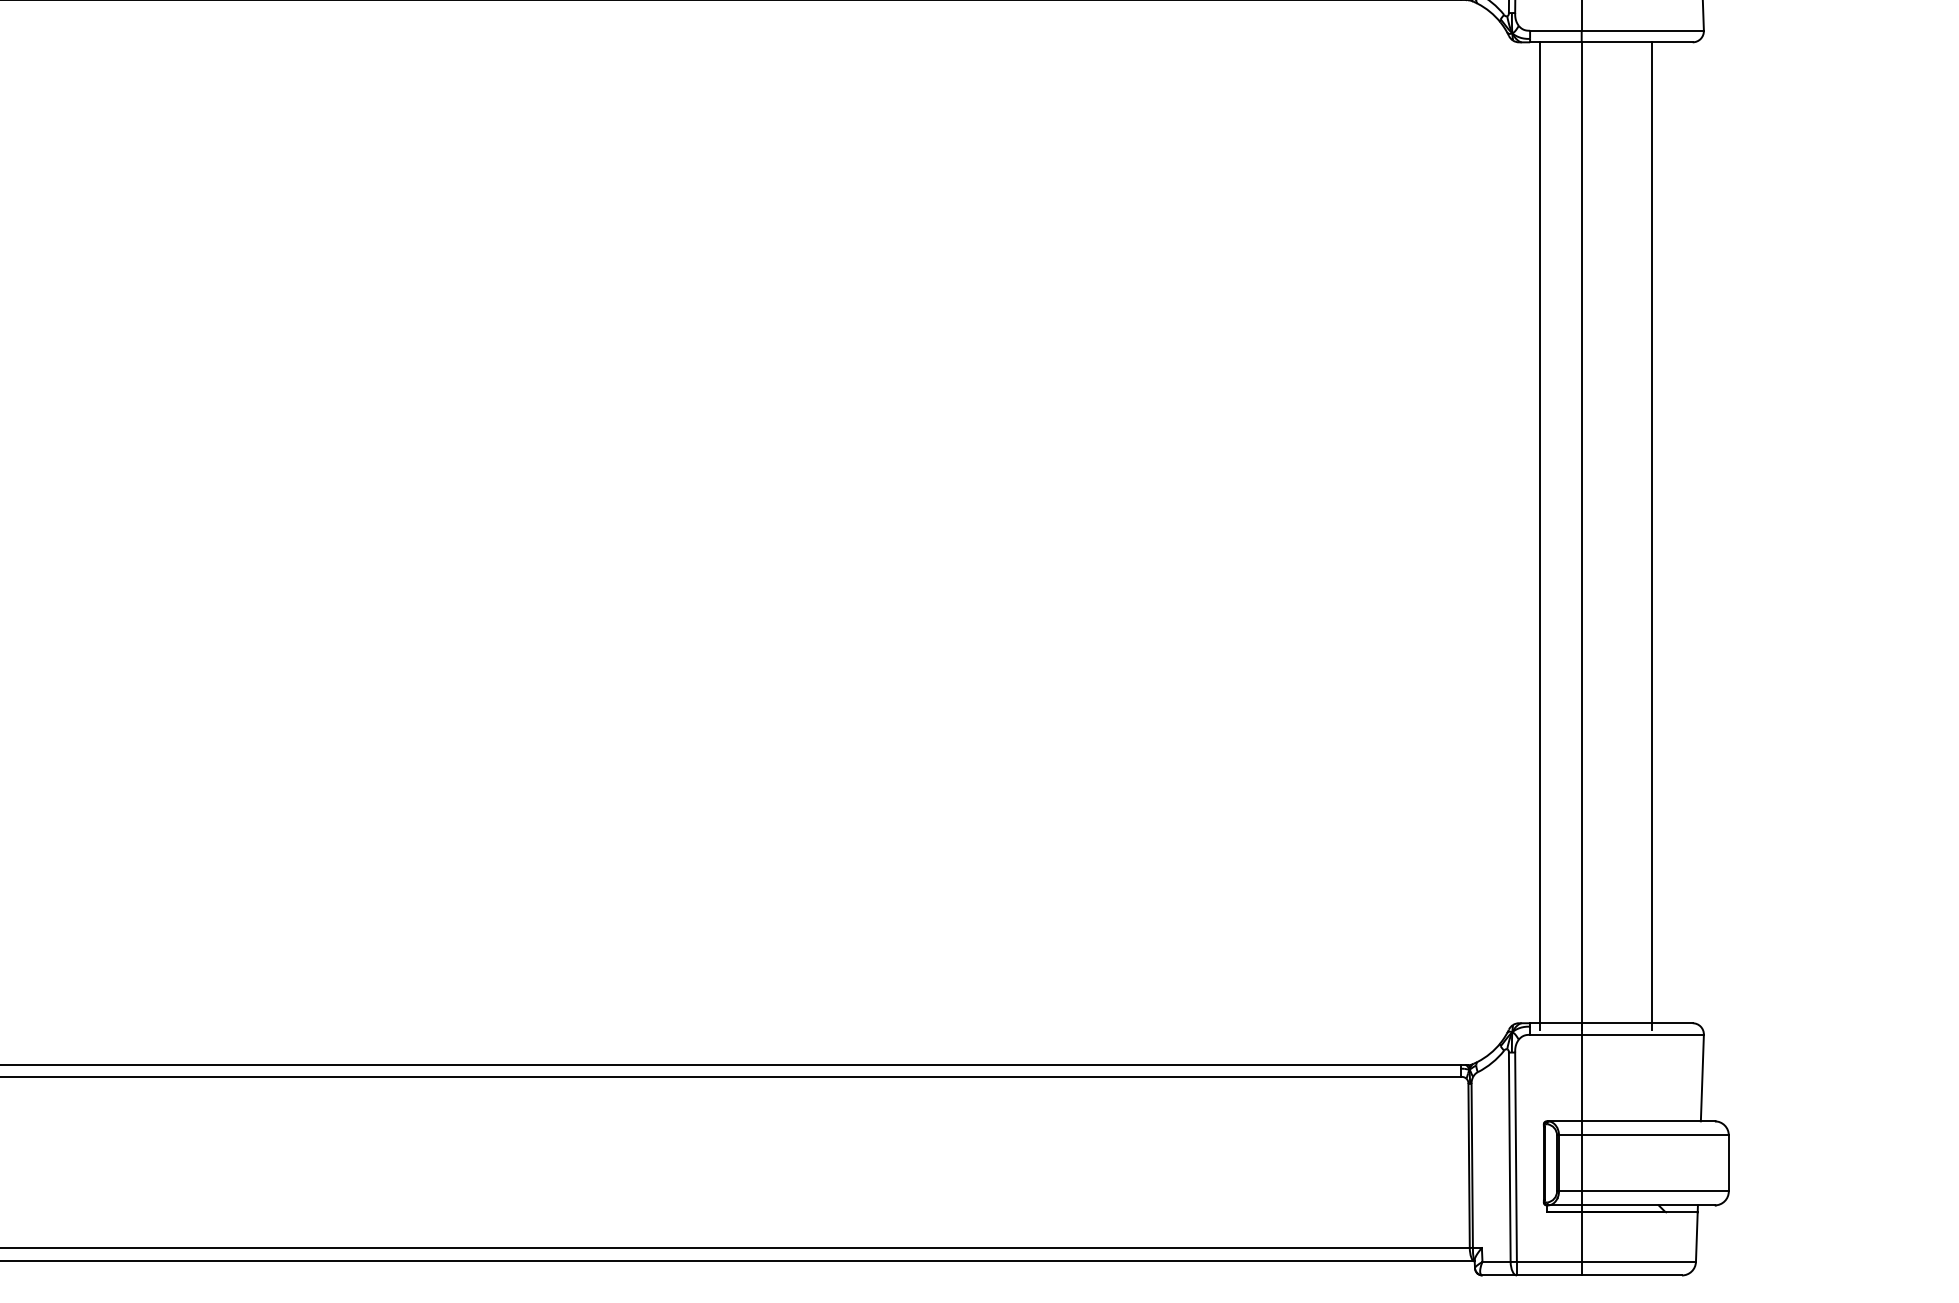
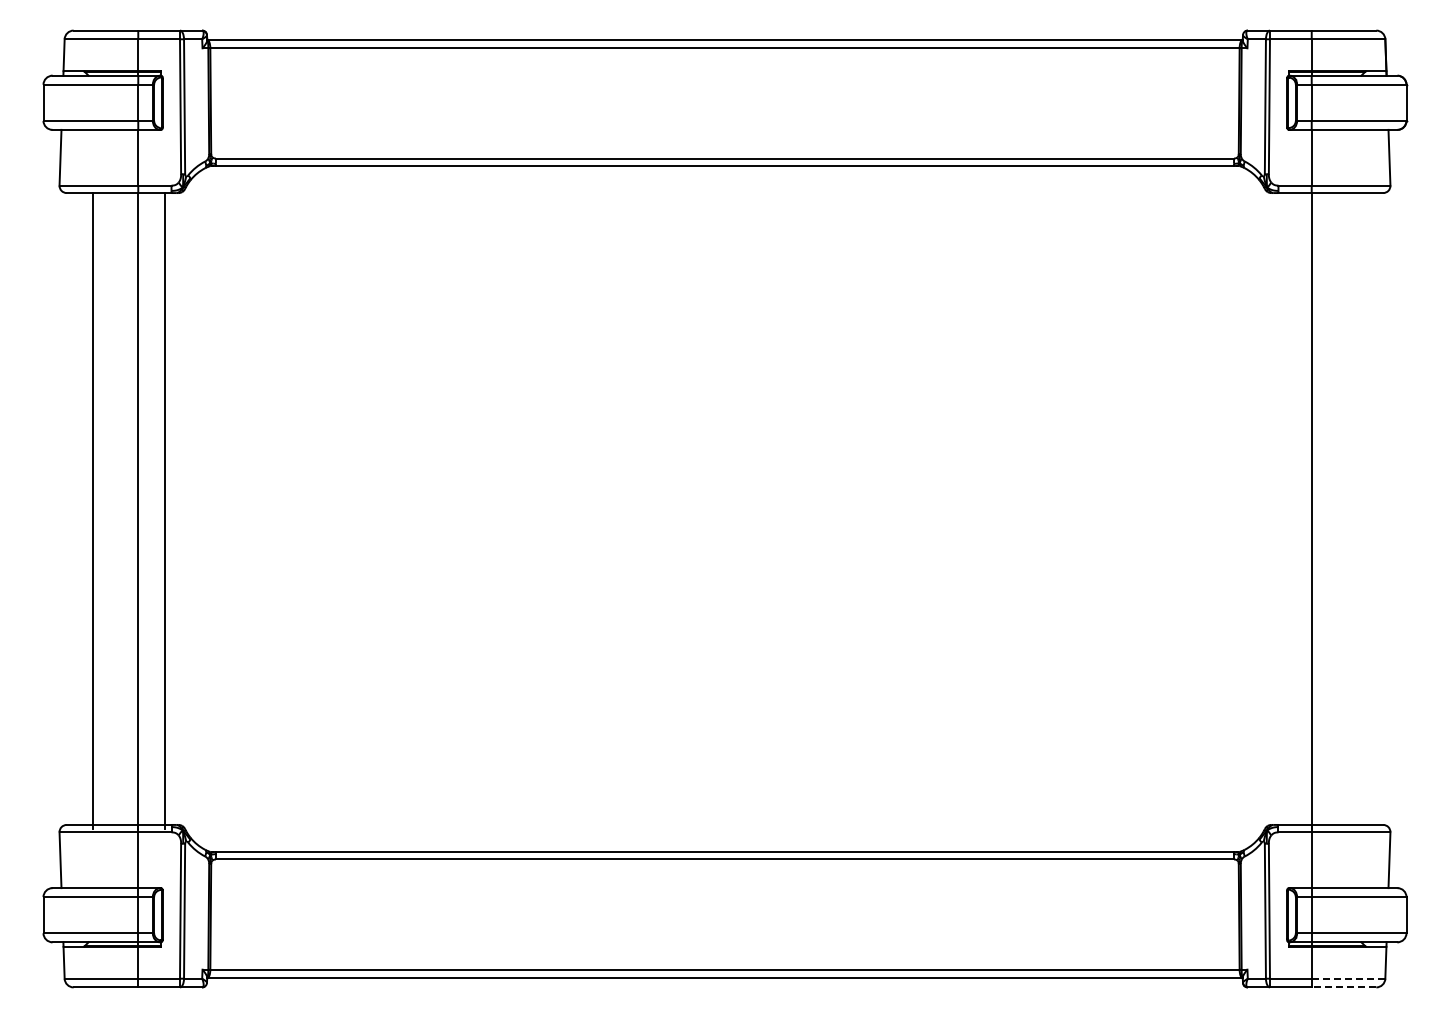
line: (1539, 536) -> (1284, 511), removed
line: (1651, 536) -> (1356, 511), removed
line: (1638, 1261) -> (1348, 978), solid -> dashed
line: (1631, 1275) -> (1343, 987), solid -> dashed

